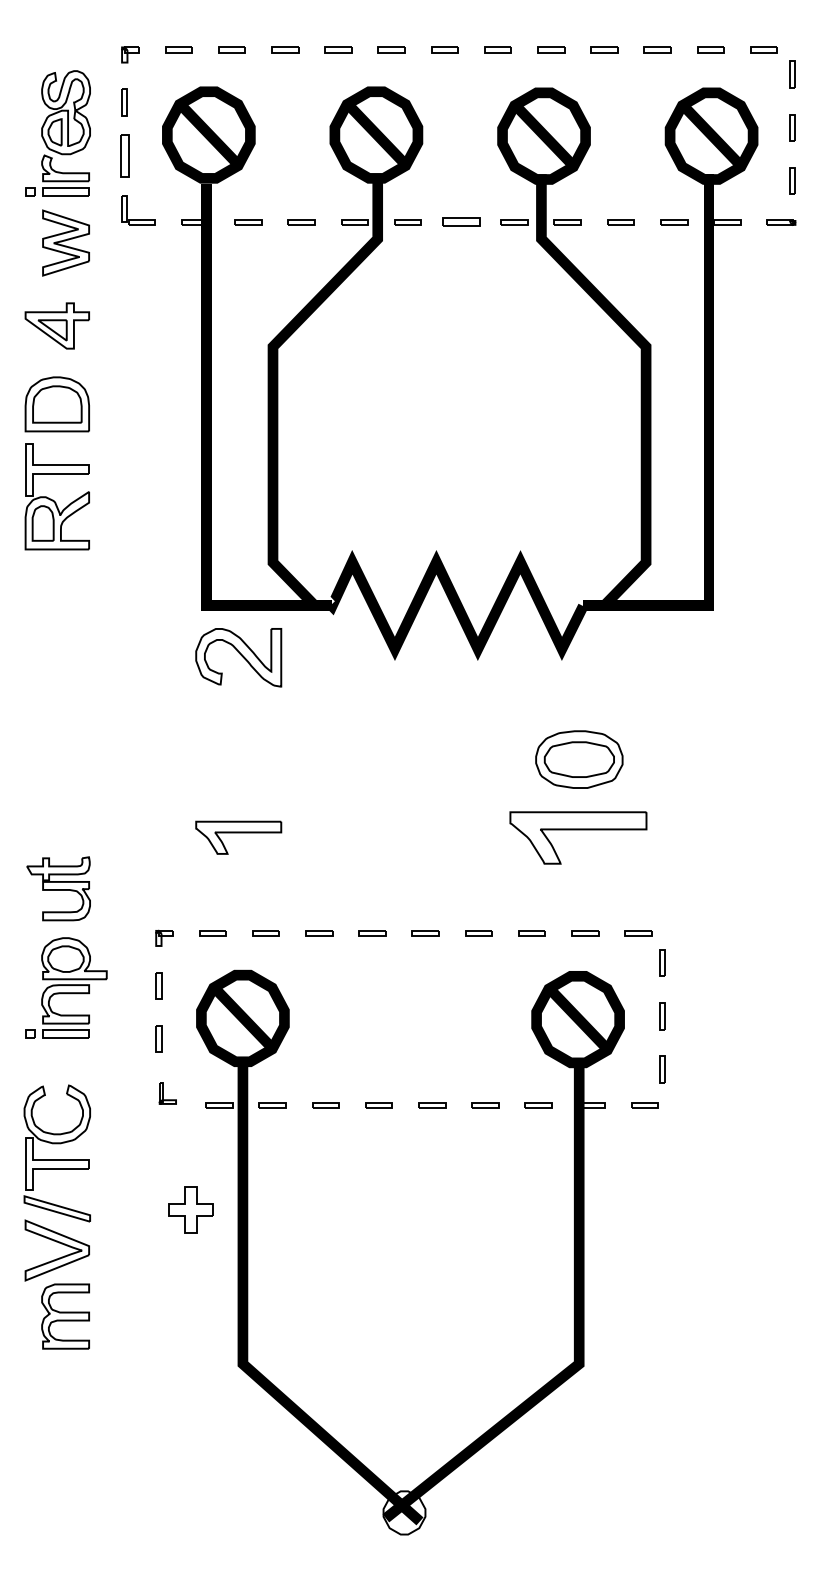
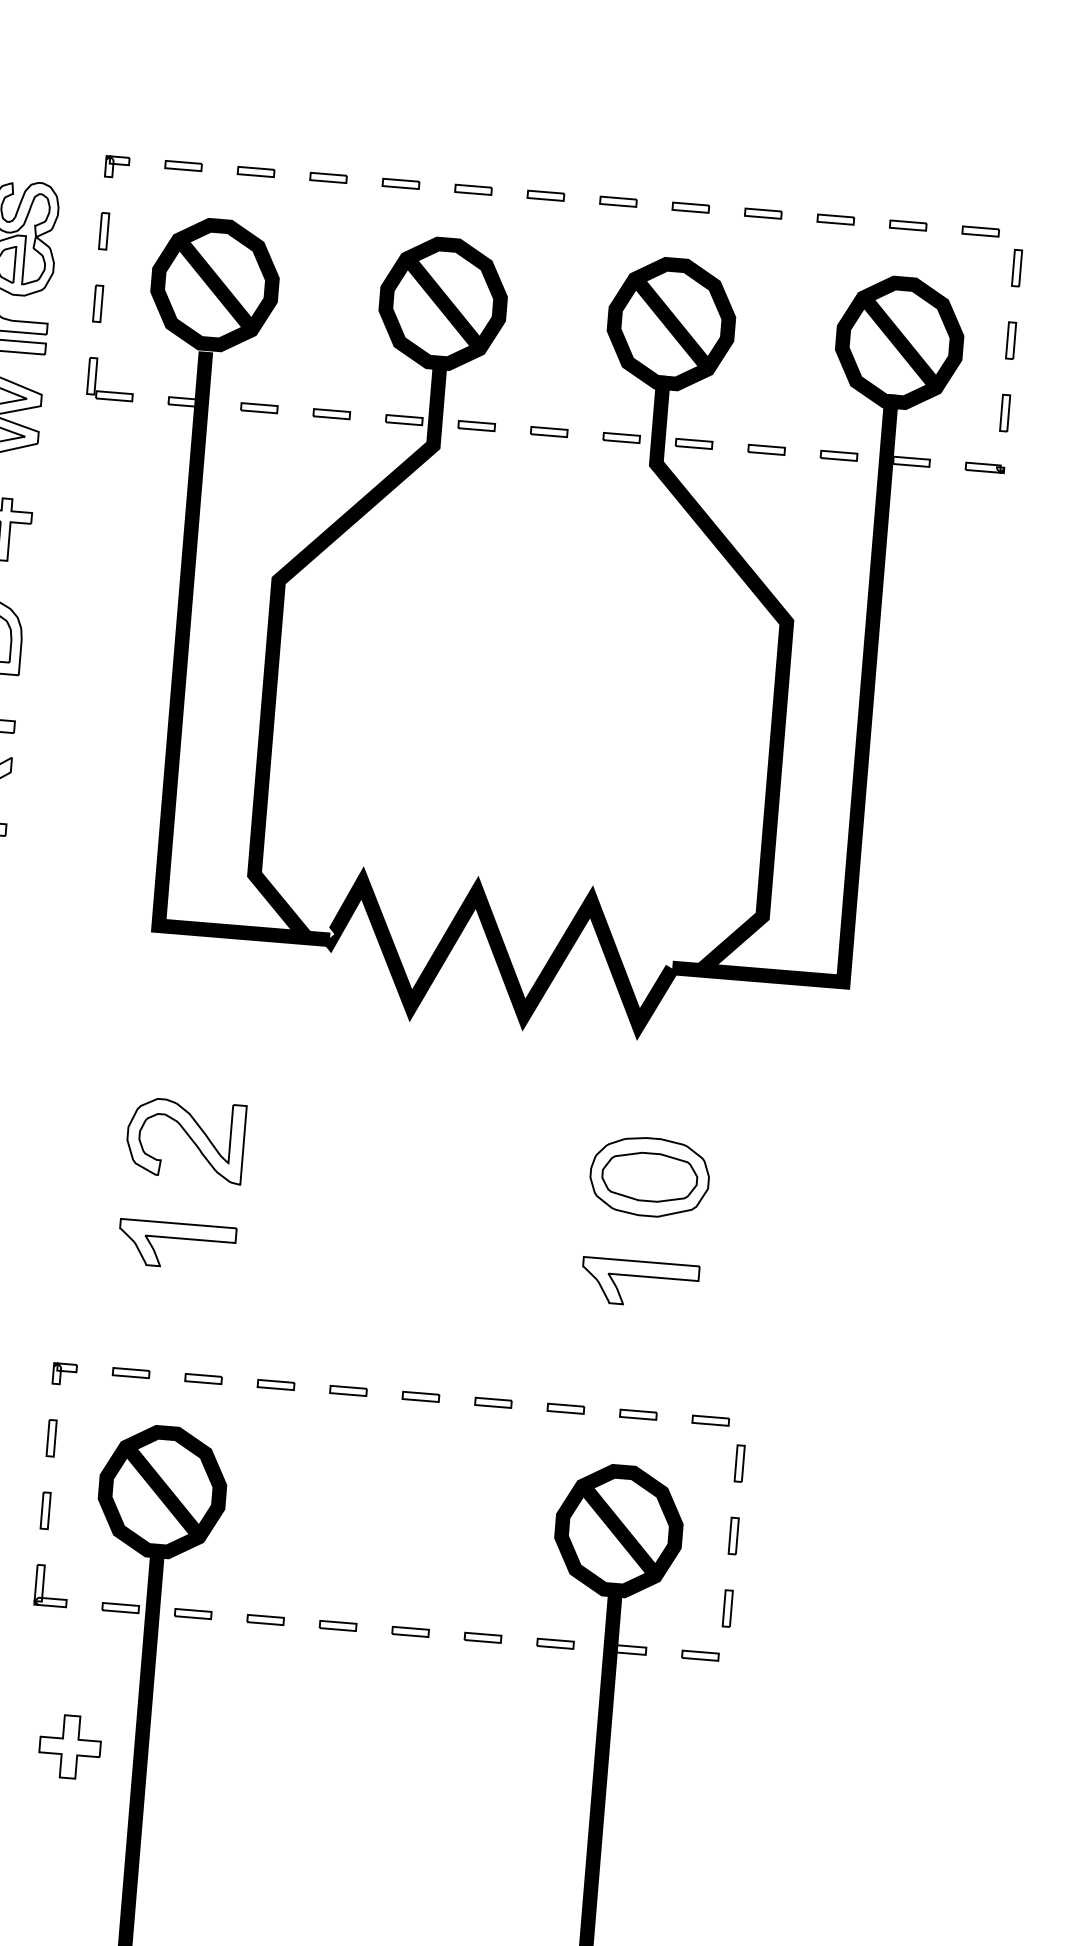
part: (124, 155) -> (97, 303), size x0.62
part: (461, 222) -> (549, 432), size x0.71
part: (238, 657) -> (185, 1140), moved
part: (578, 837) -> (639, 1283), size x0.62
part: (167, 1093) -> (51, 1585), size x1.43

